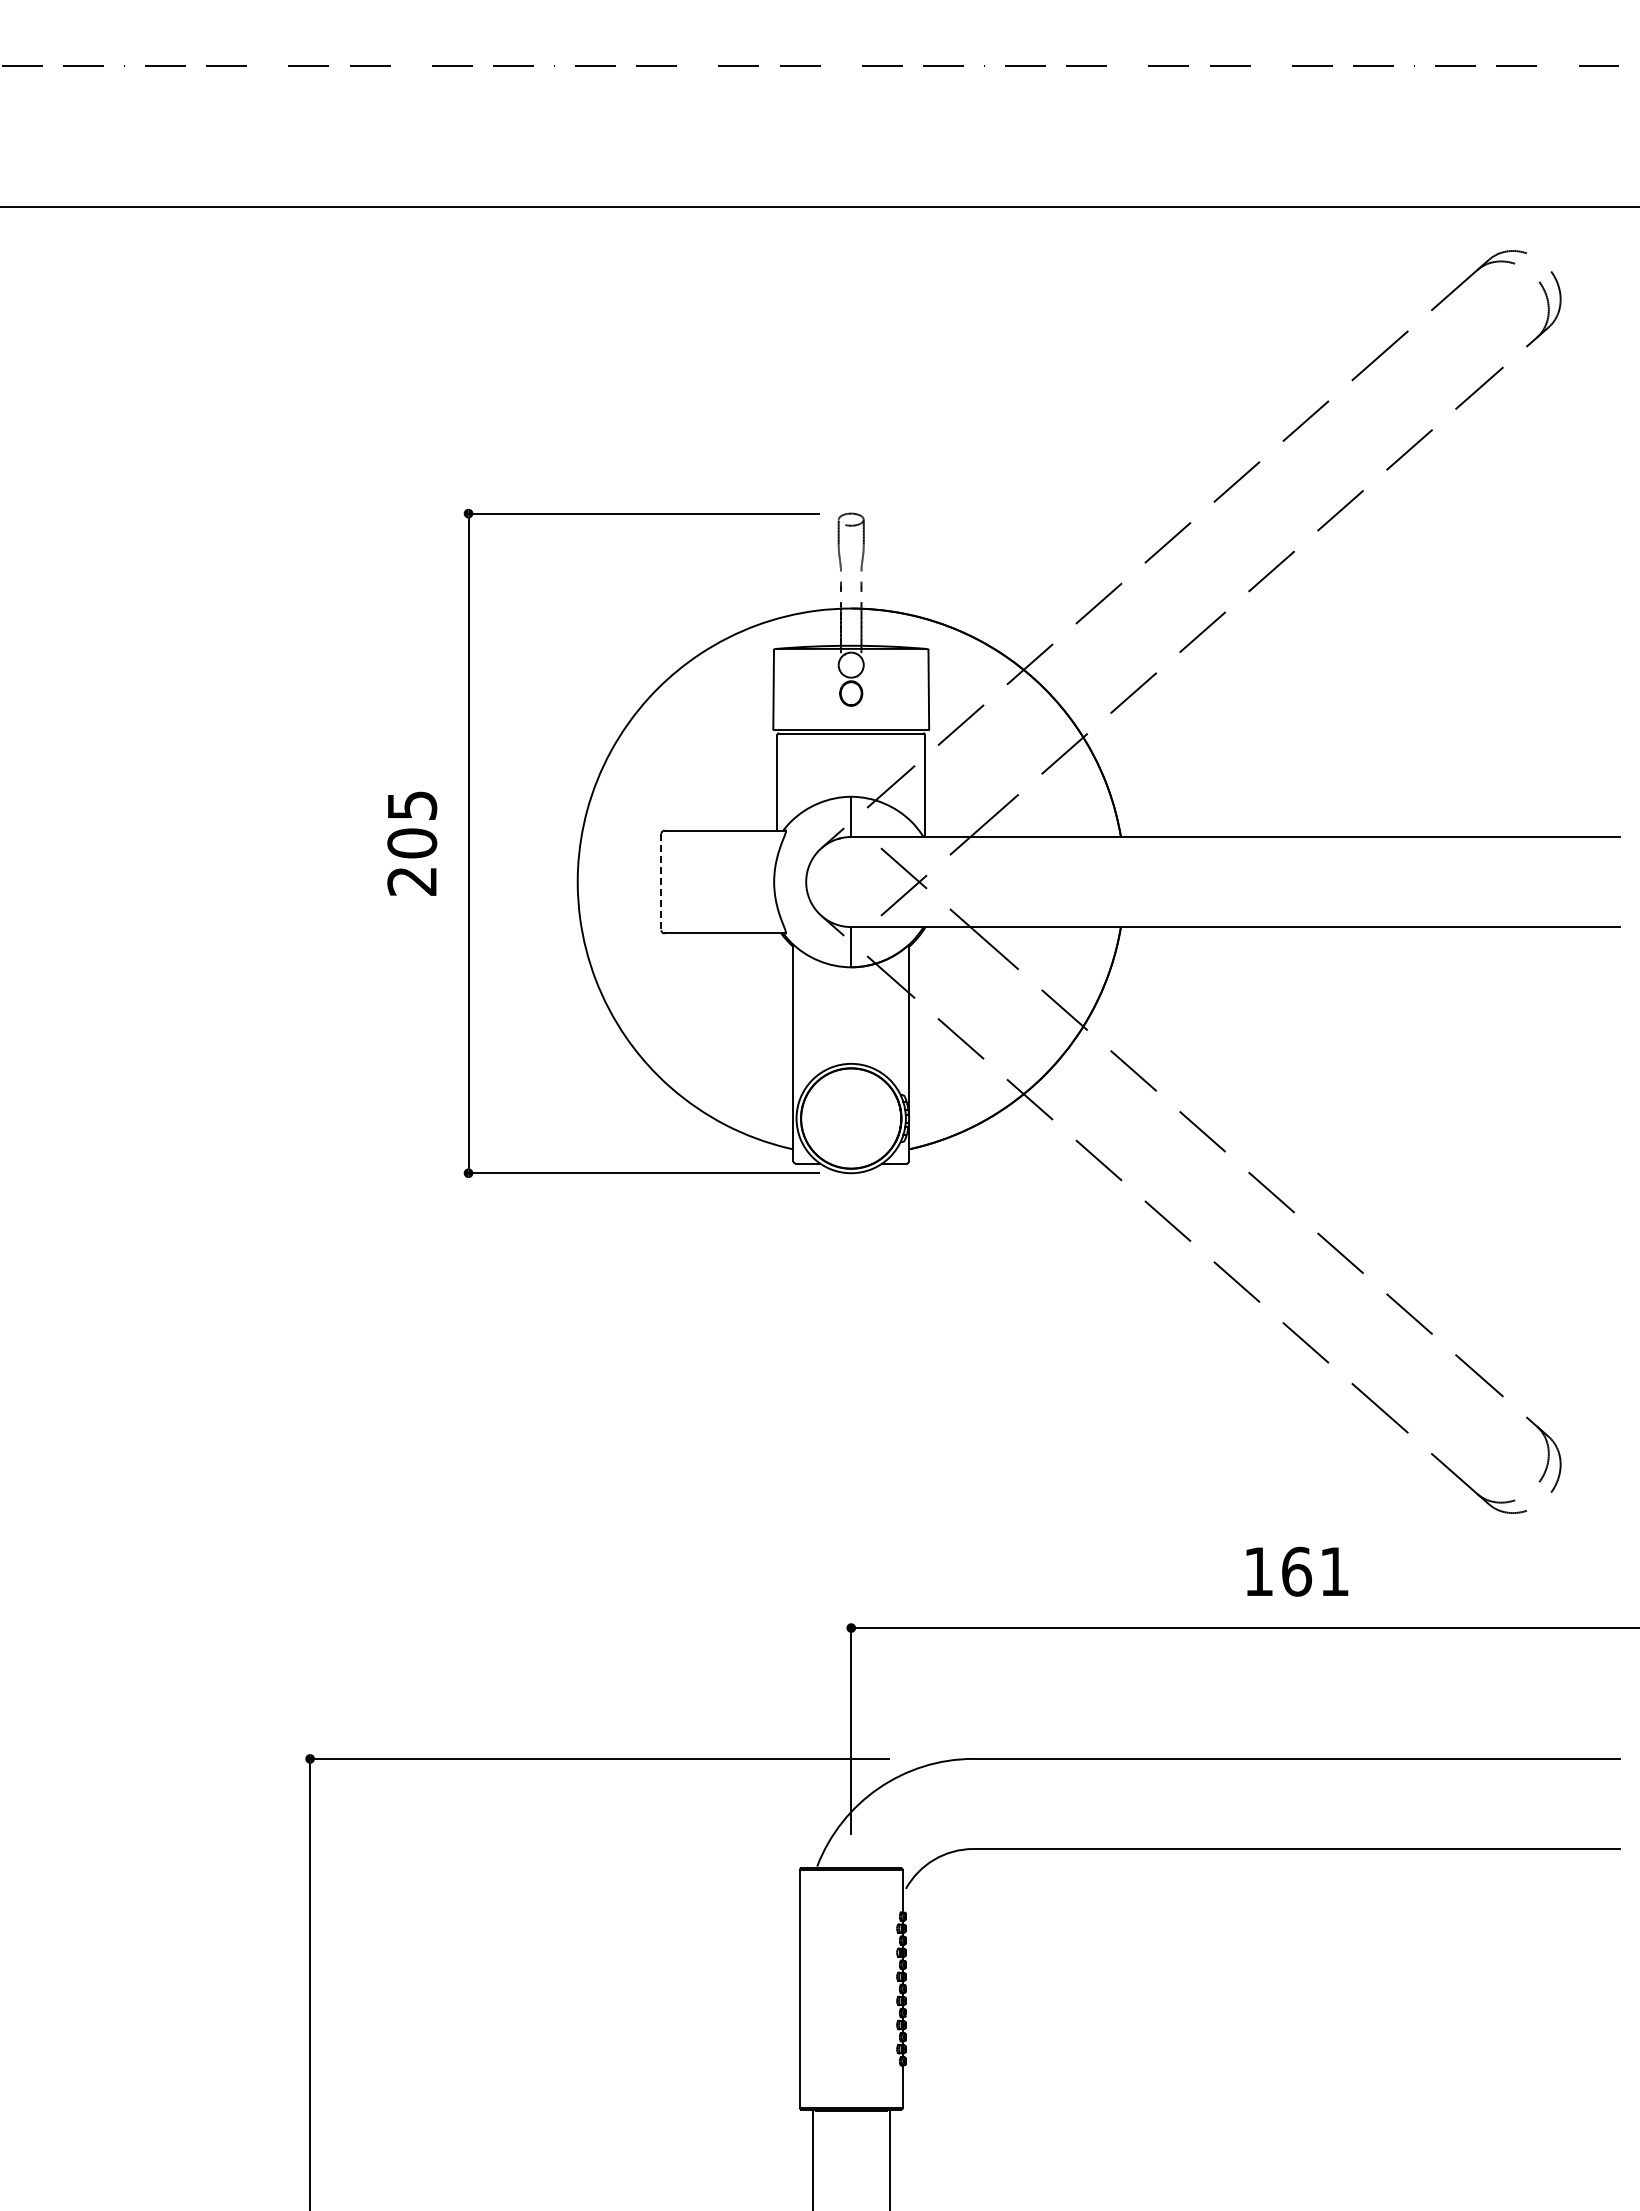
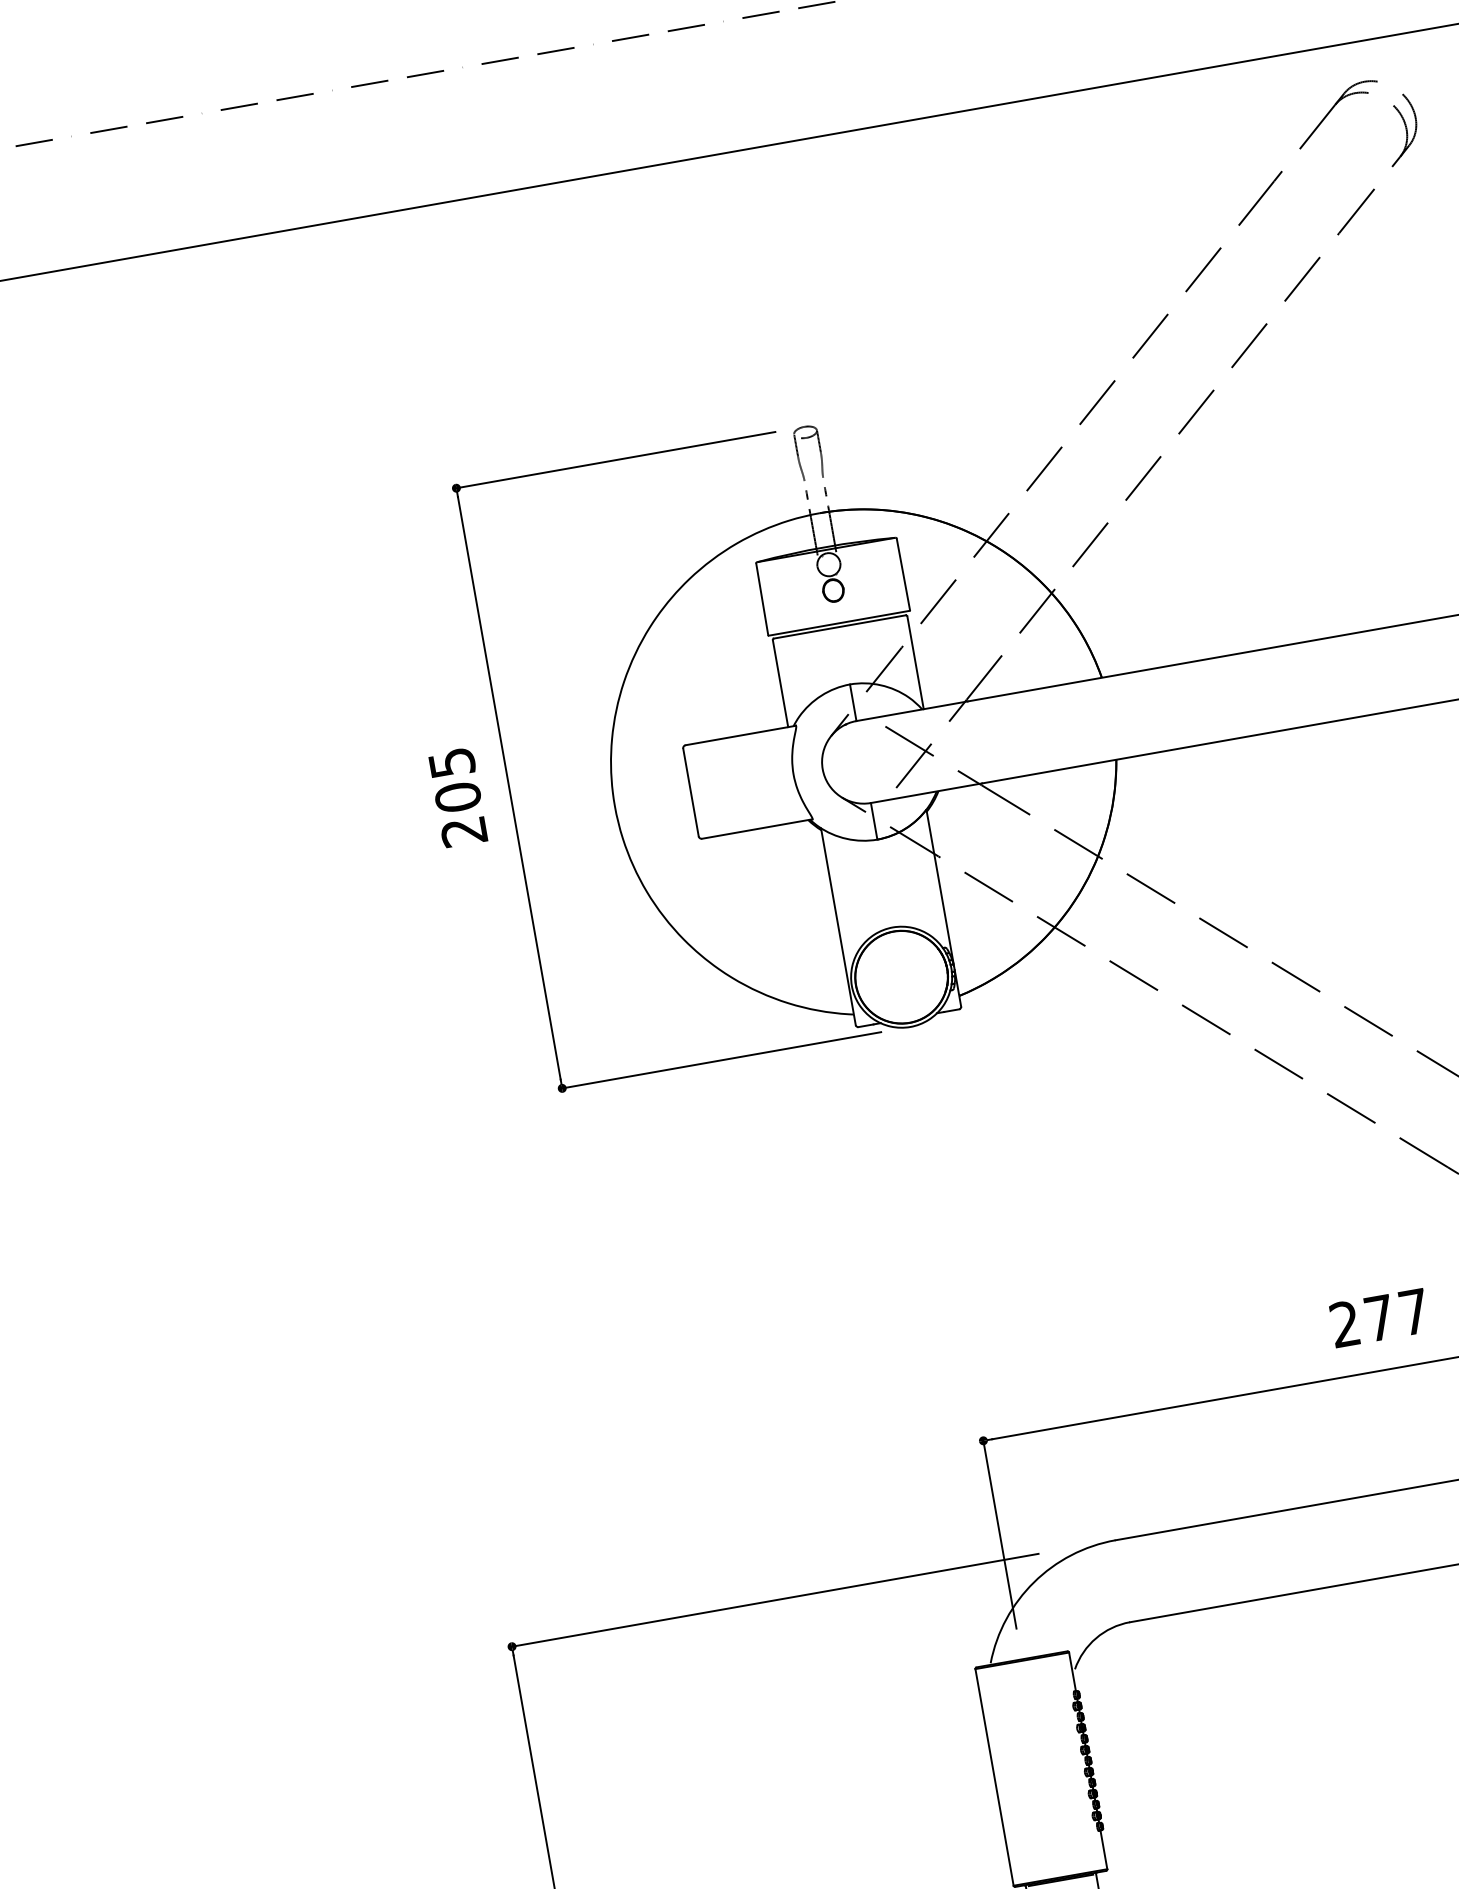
line: (661, 882) -> (691, 792), dashed -> solid
text: (1296, 1571) -> (1379, 1317), 161 -> 277

